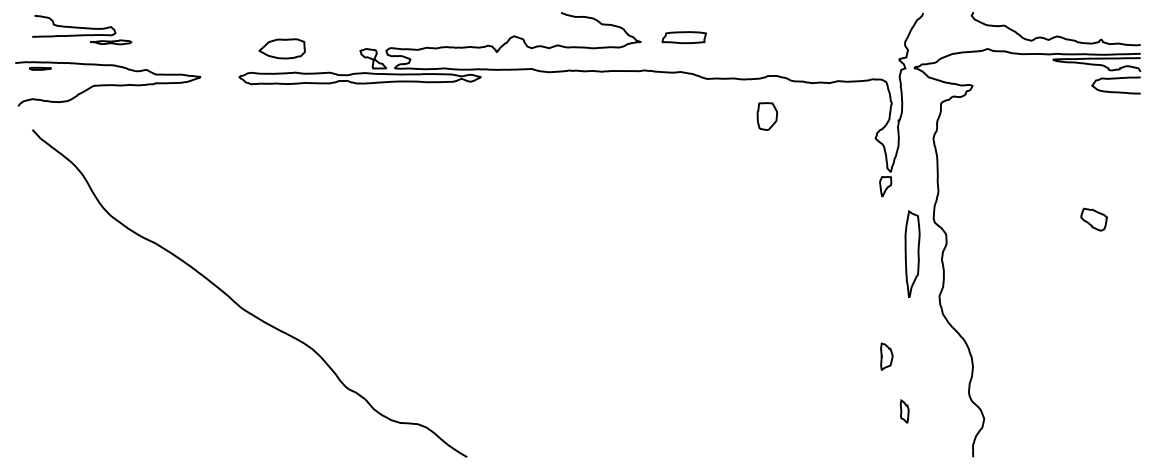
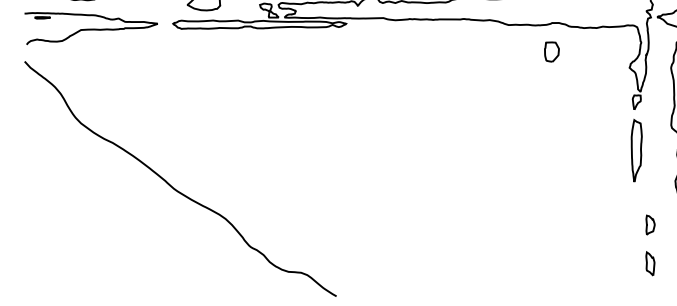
part: (108, 83) -> (91, 28), moved
part: (912, 253) -> (636, 150), moved
part: (886, 356) -> (650, 224), moved
part: (904, 411) -> (650, 263), size x1.43

